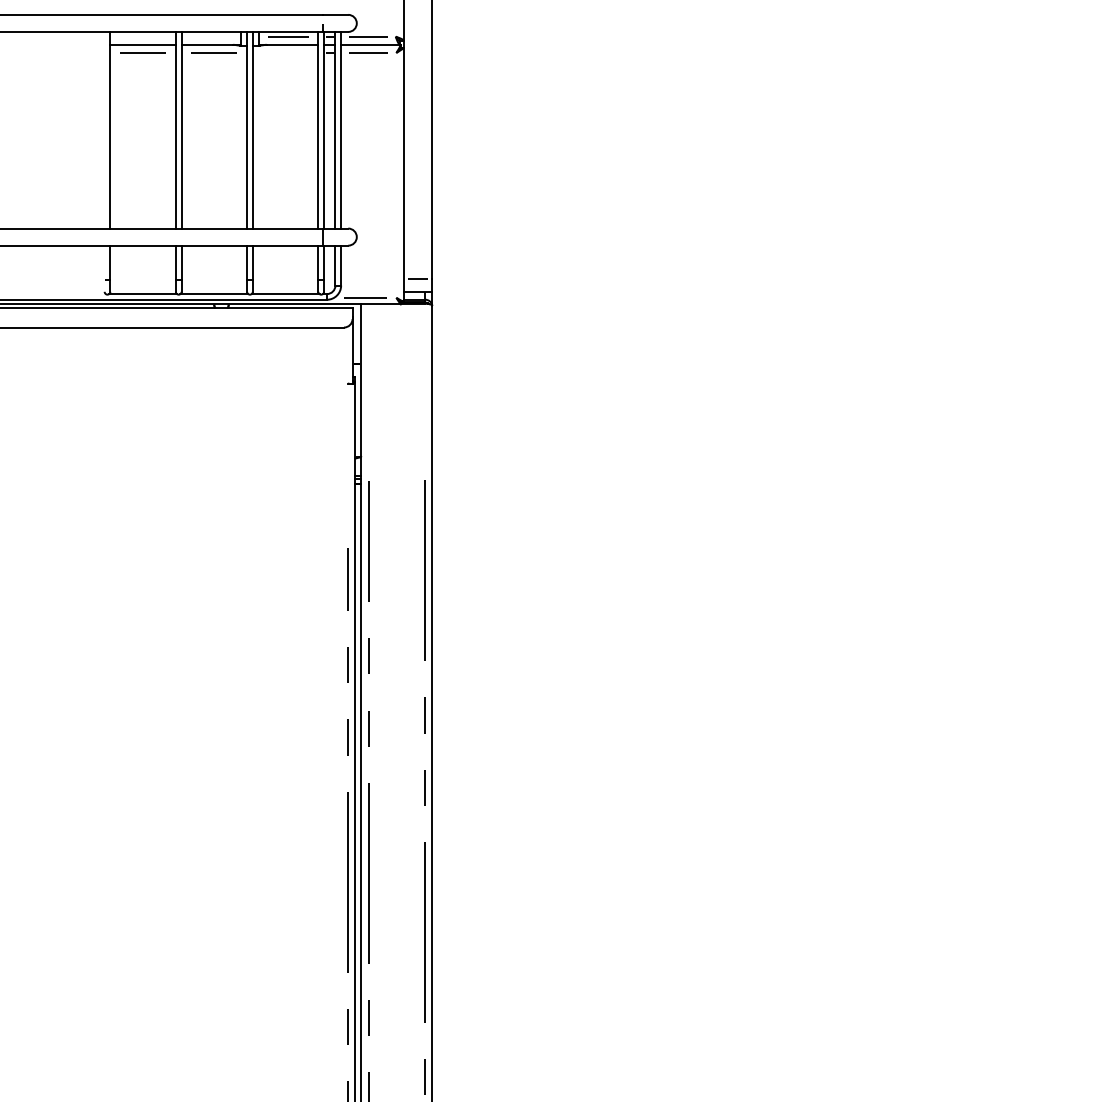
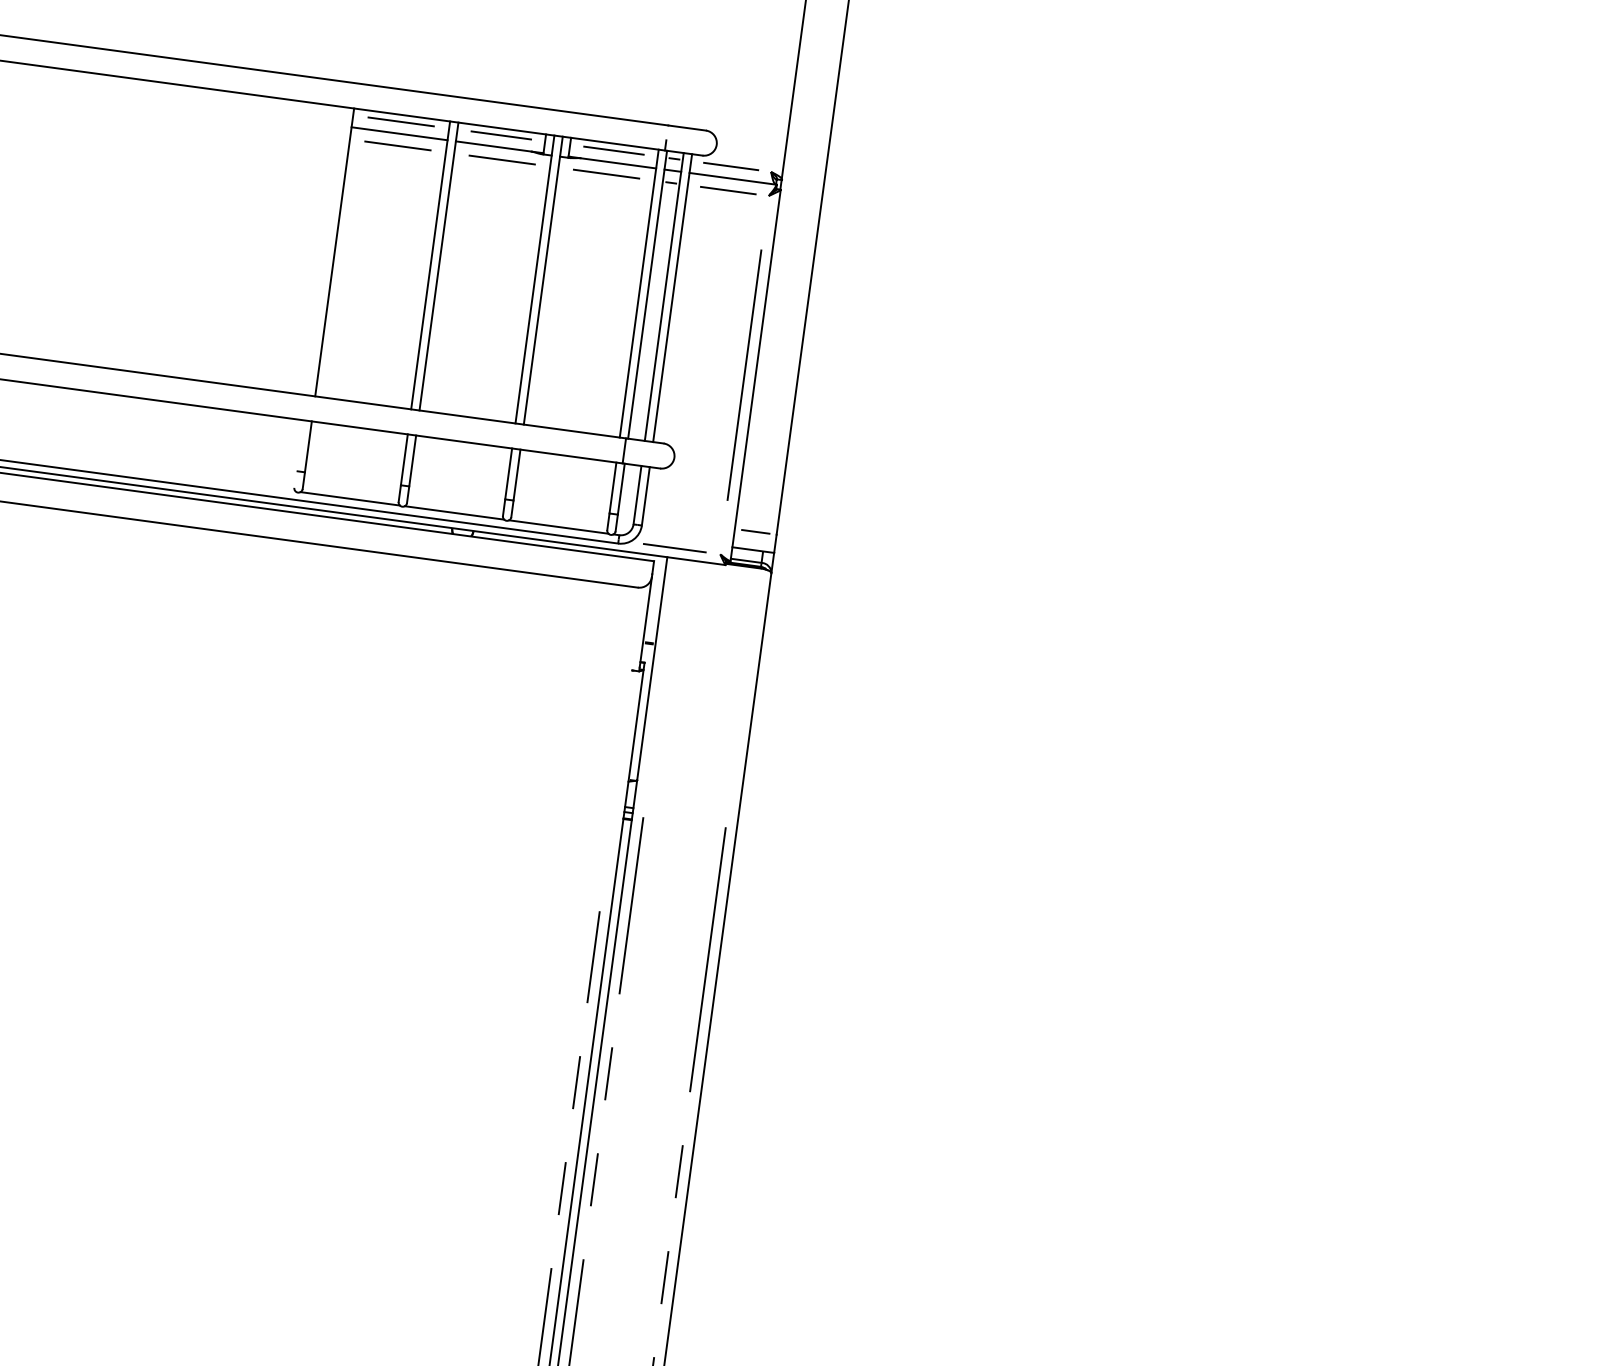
line: (143, 36) -> (401, 121), added
line: (211, 36) -> (501, 135), added
line: (285, 53) -> (606, 174), added
line: (396, 175) -> (744, 375), added

